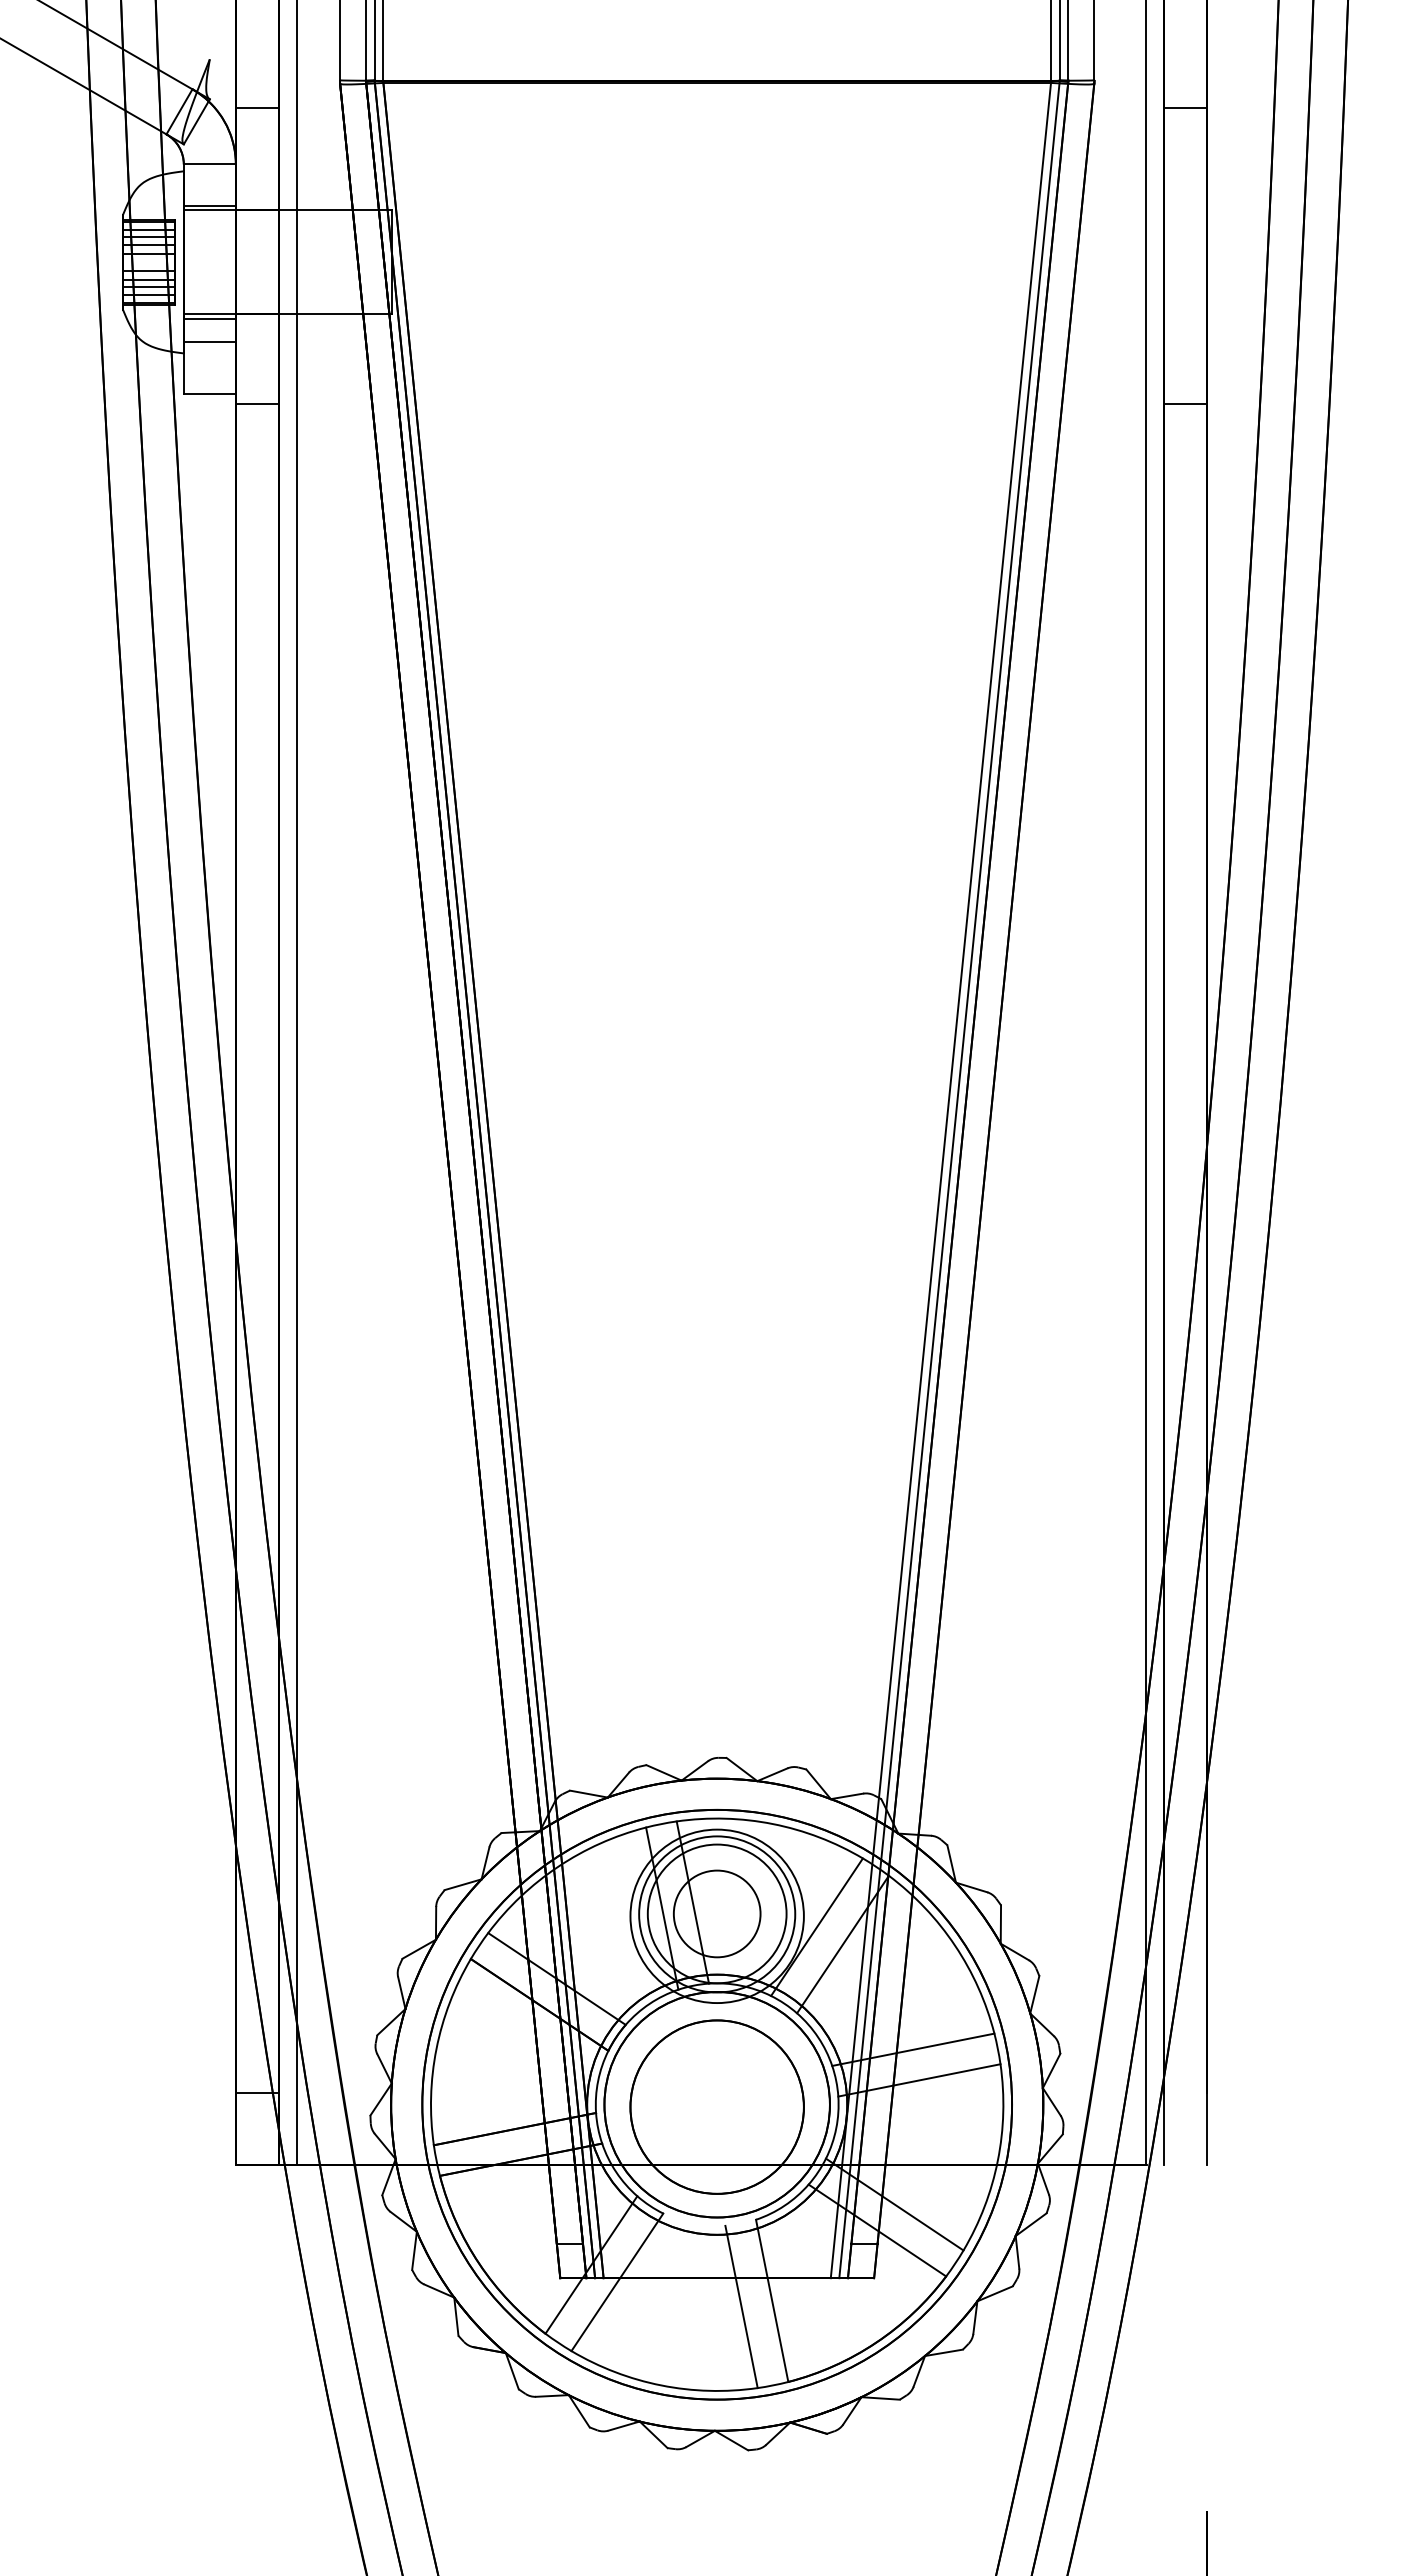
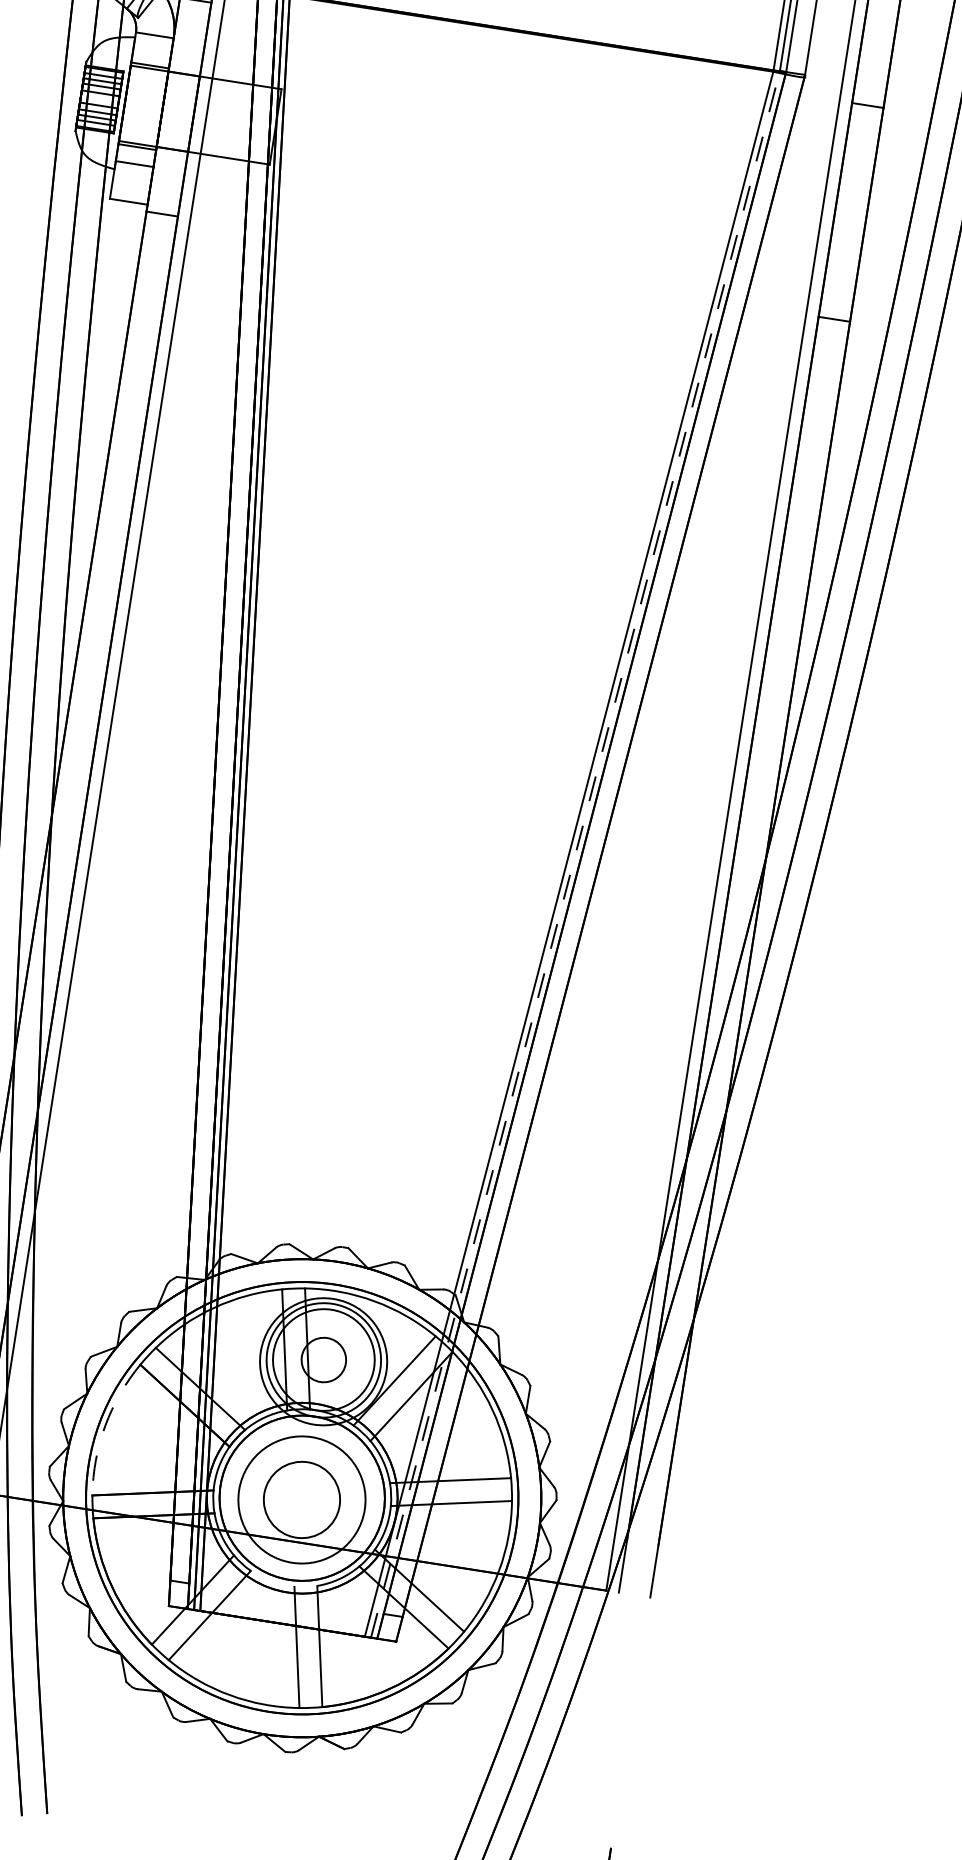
line: (949, 1179) -> (575, 854), solid -> dashed
circle: (716, 1913) -> (323, 1359), size x0.7
arc: (436, 2049) -> (105, 1426), solid -> dashed
circle: (716, 2106) -> (301, 1499), size x0.6

